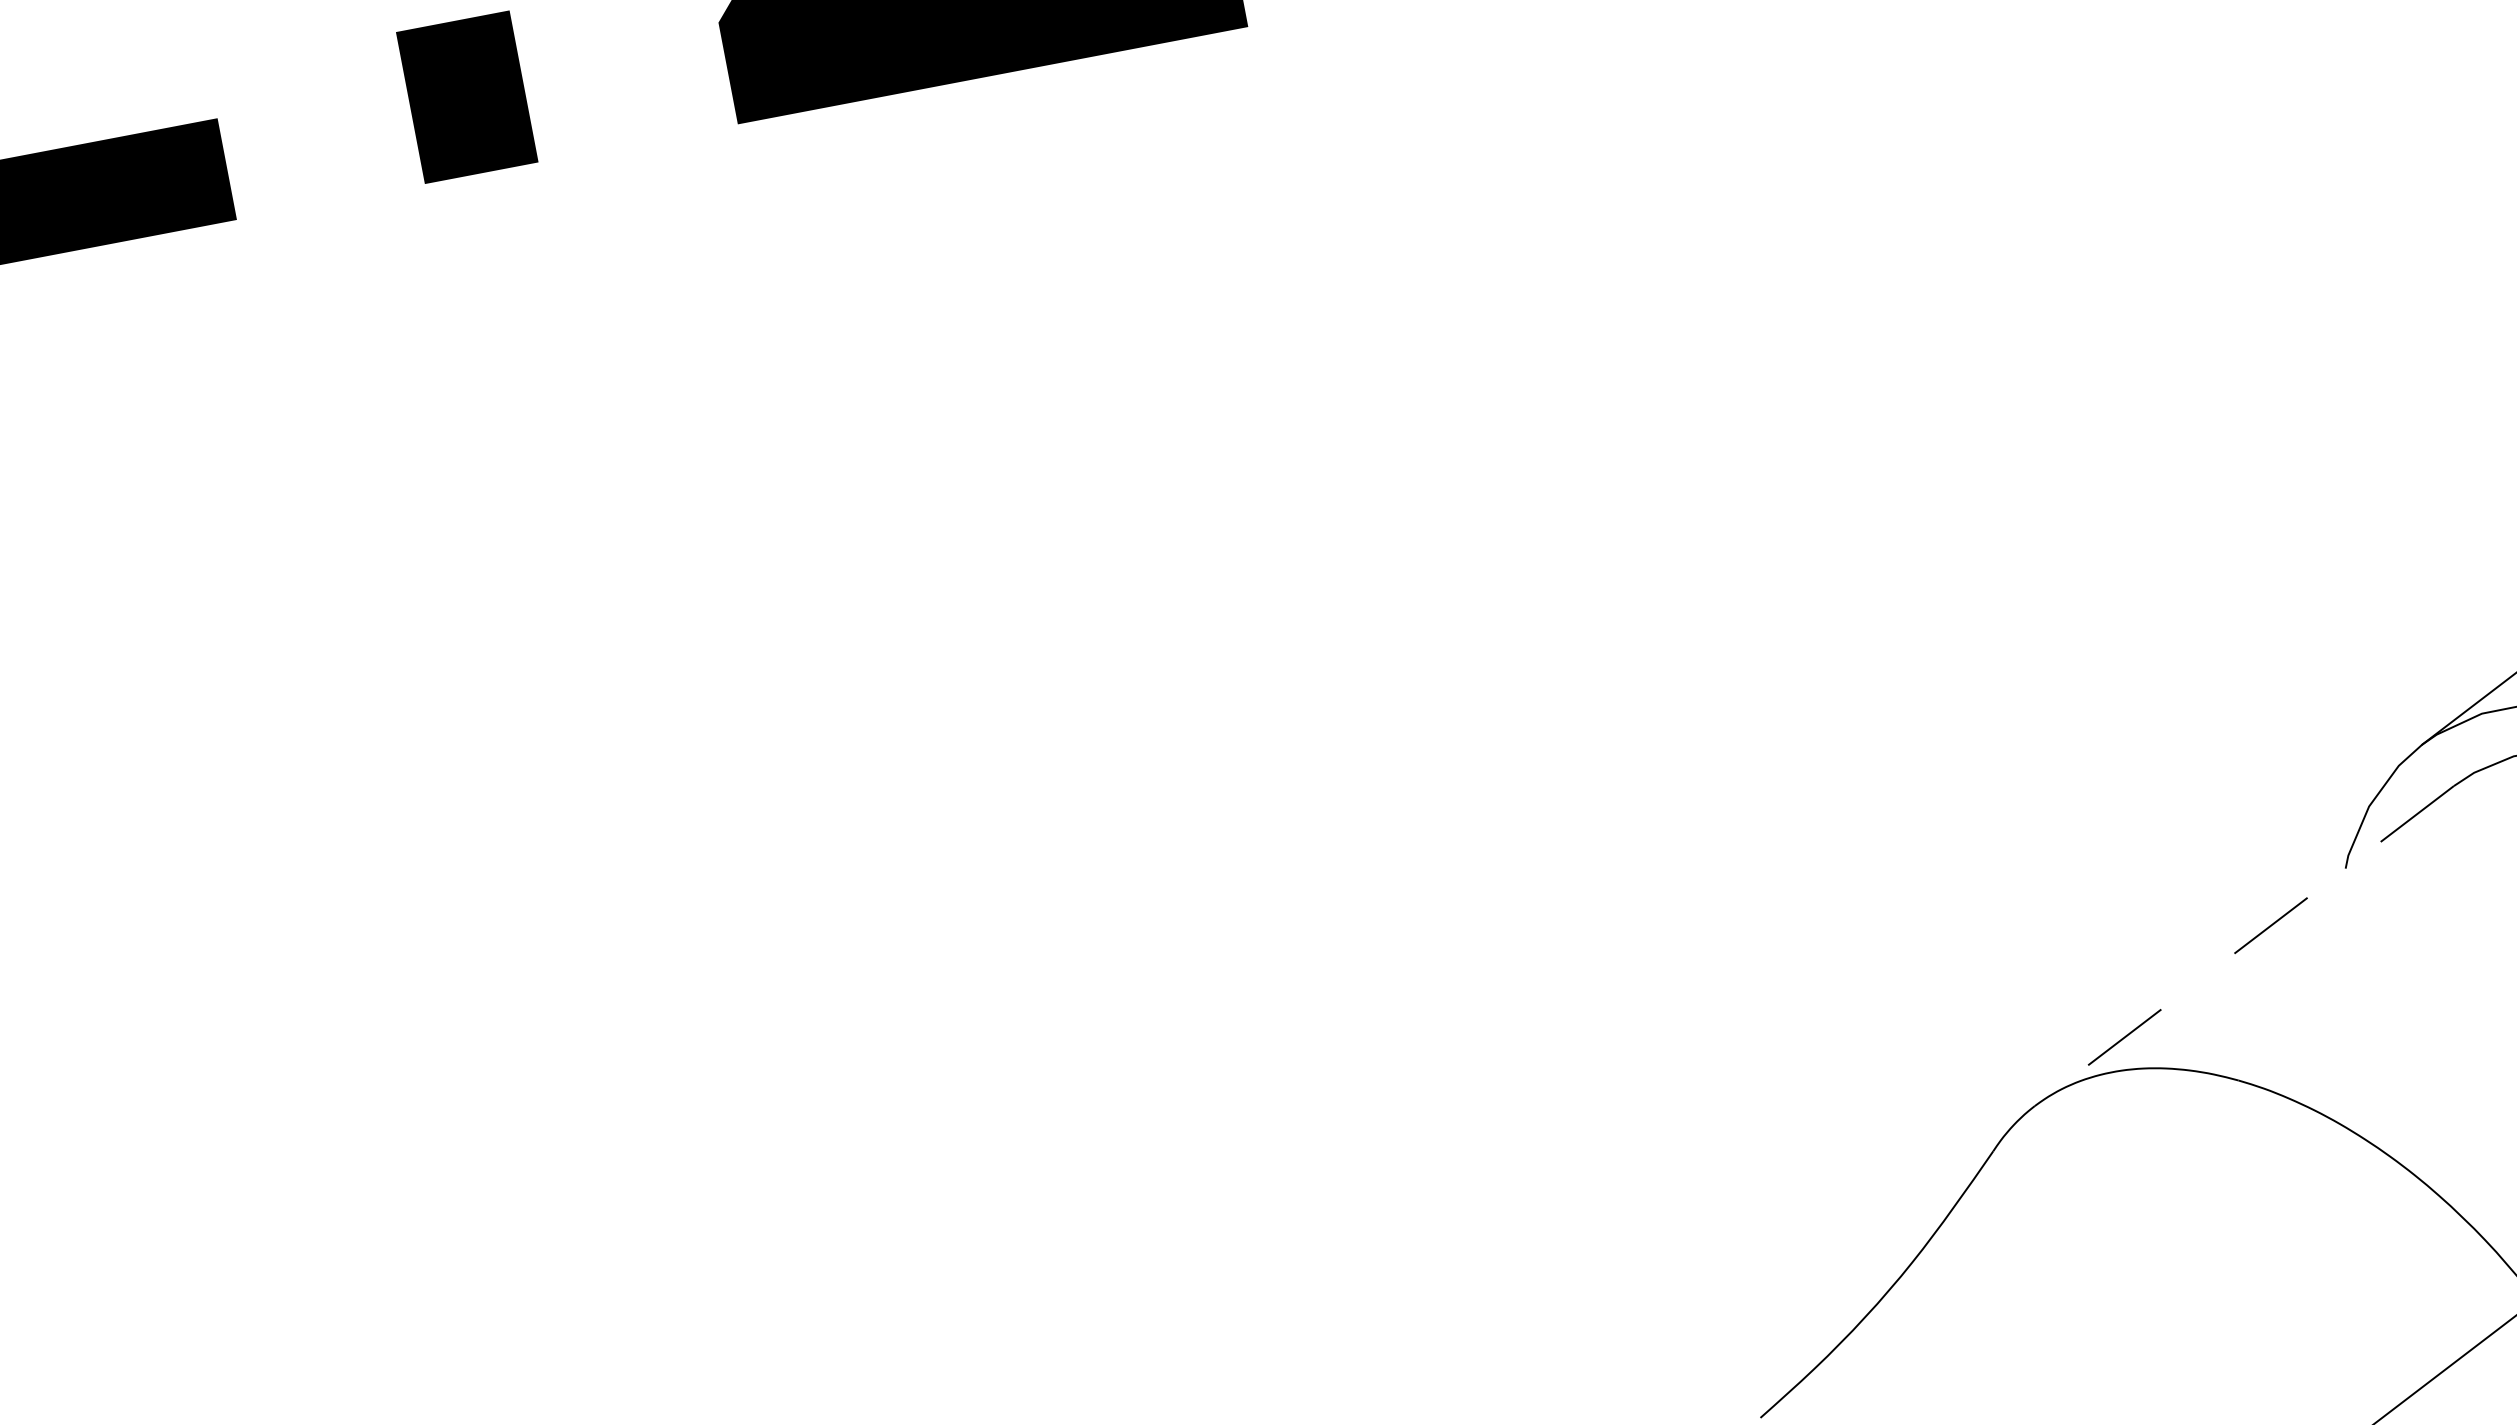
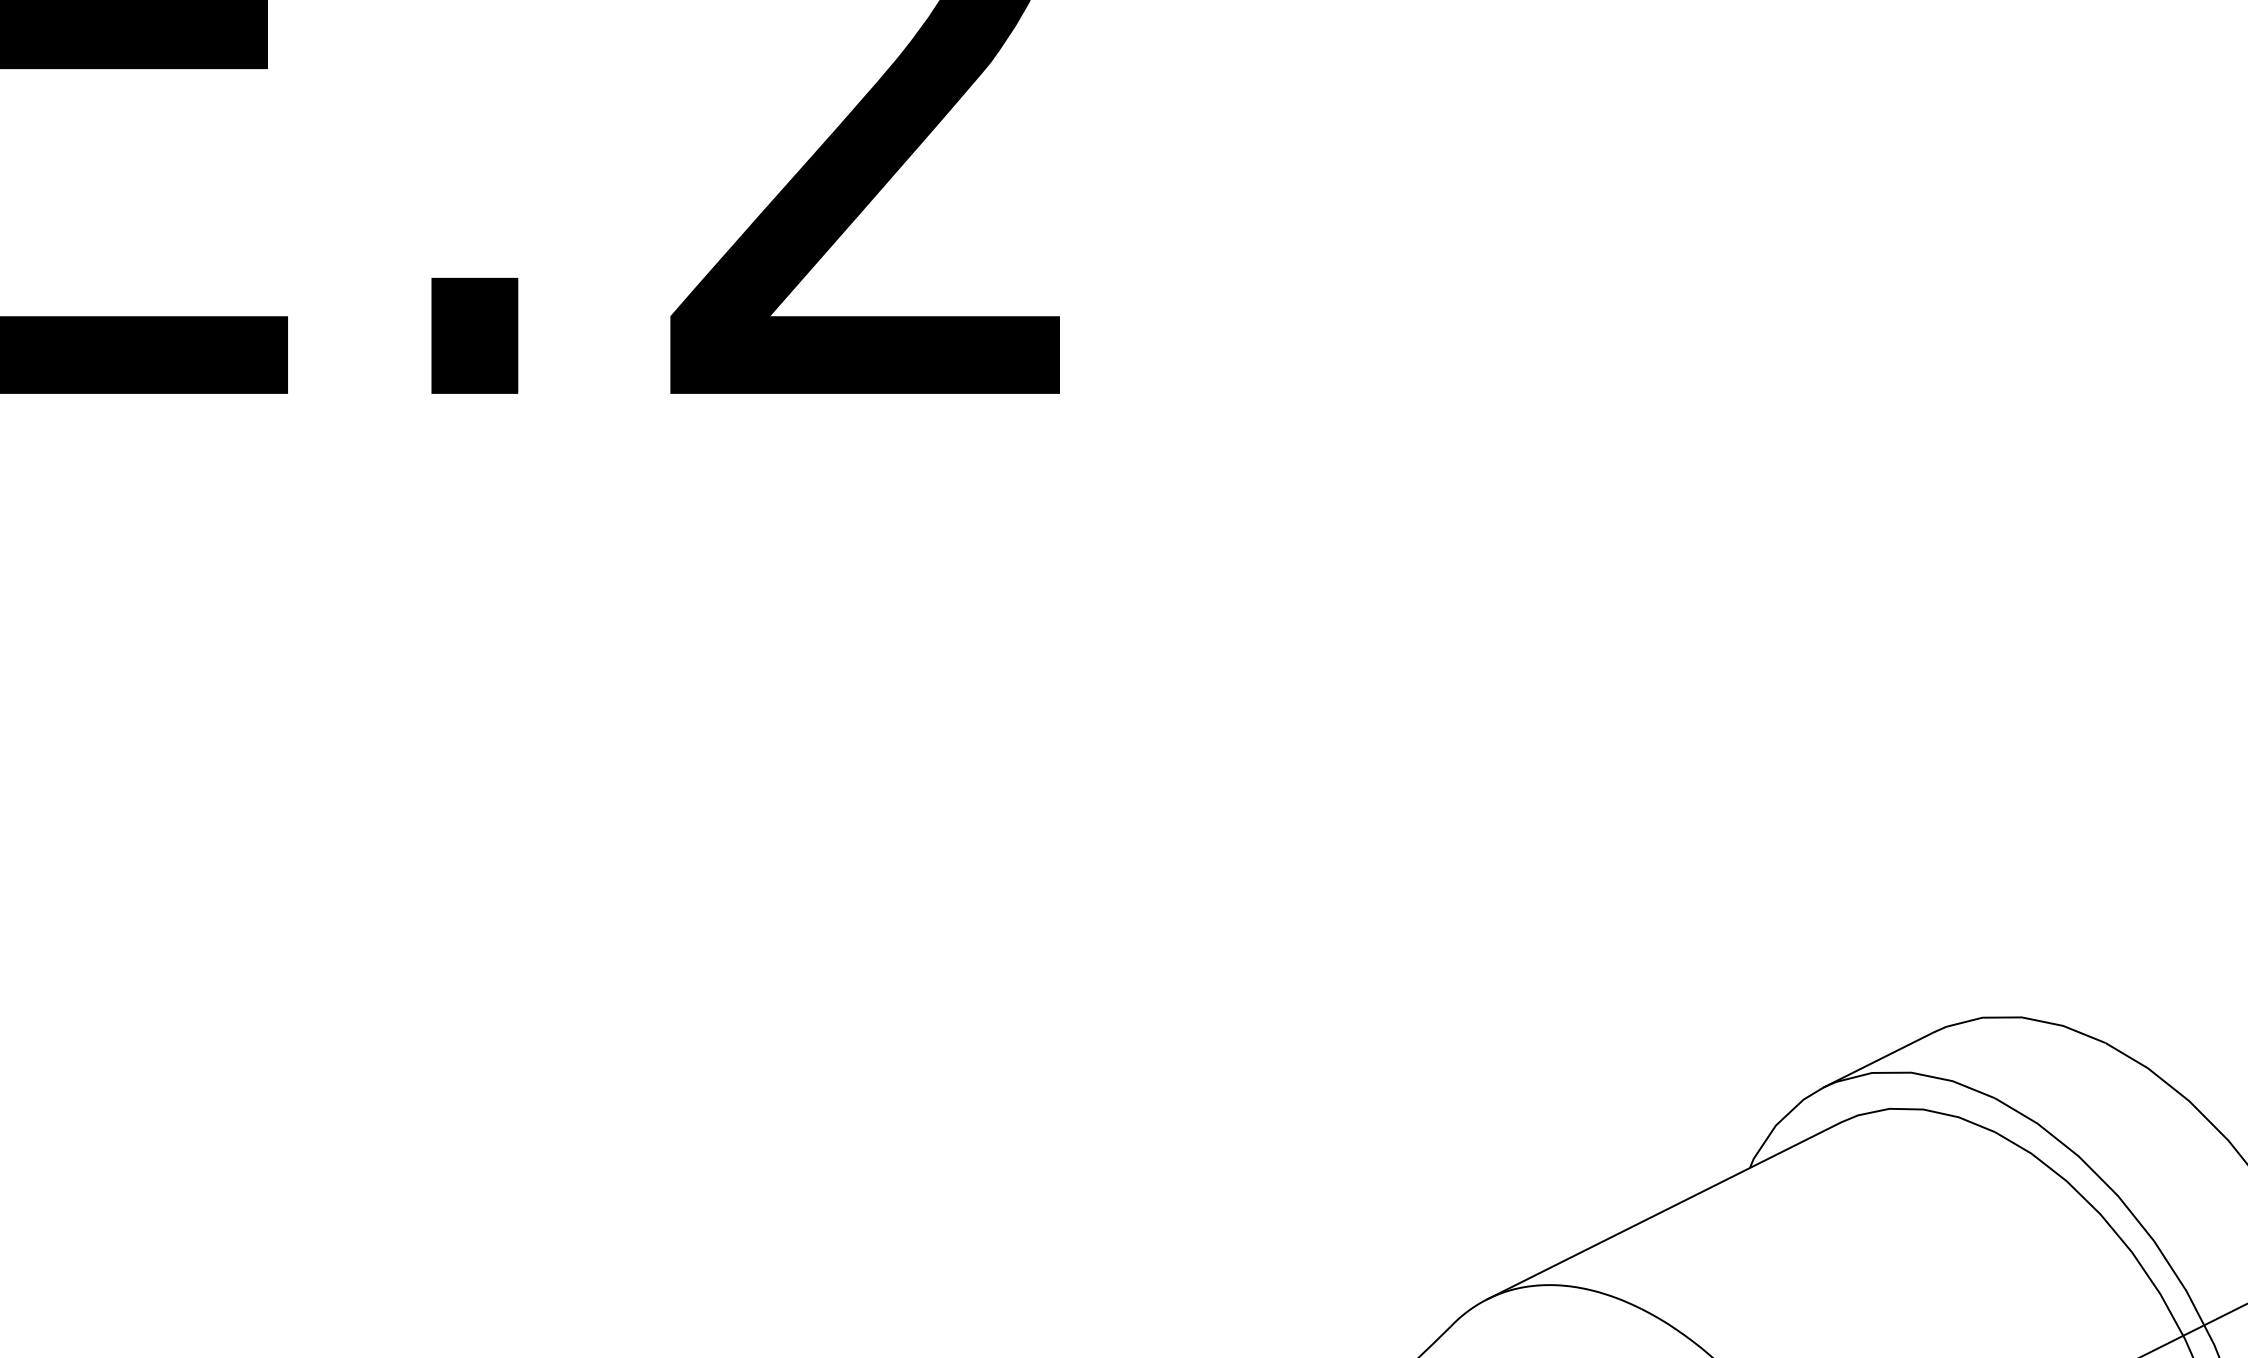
line: (2244, 945) -> (1664, 1210), dashed -> solid

